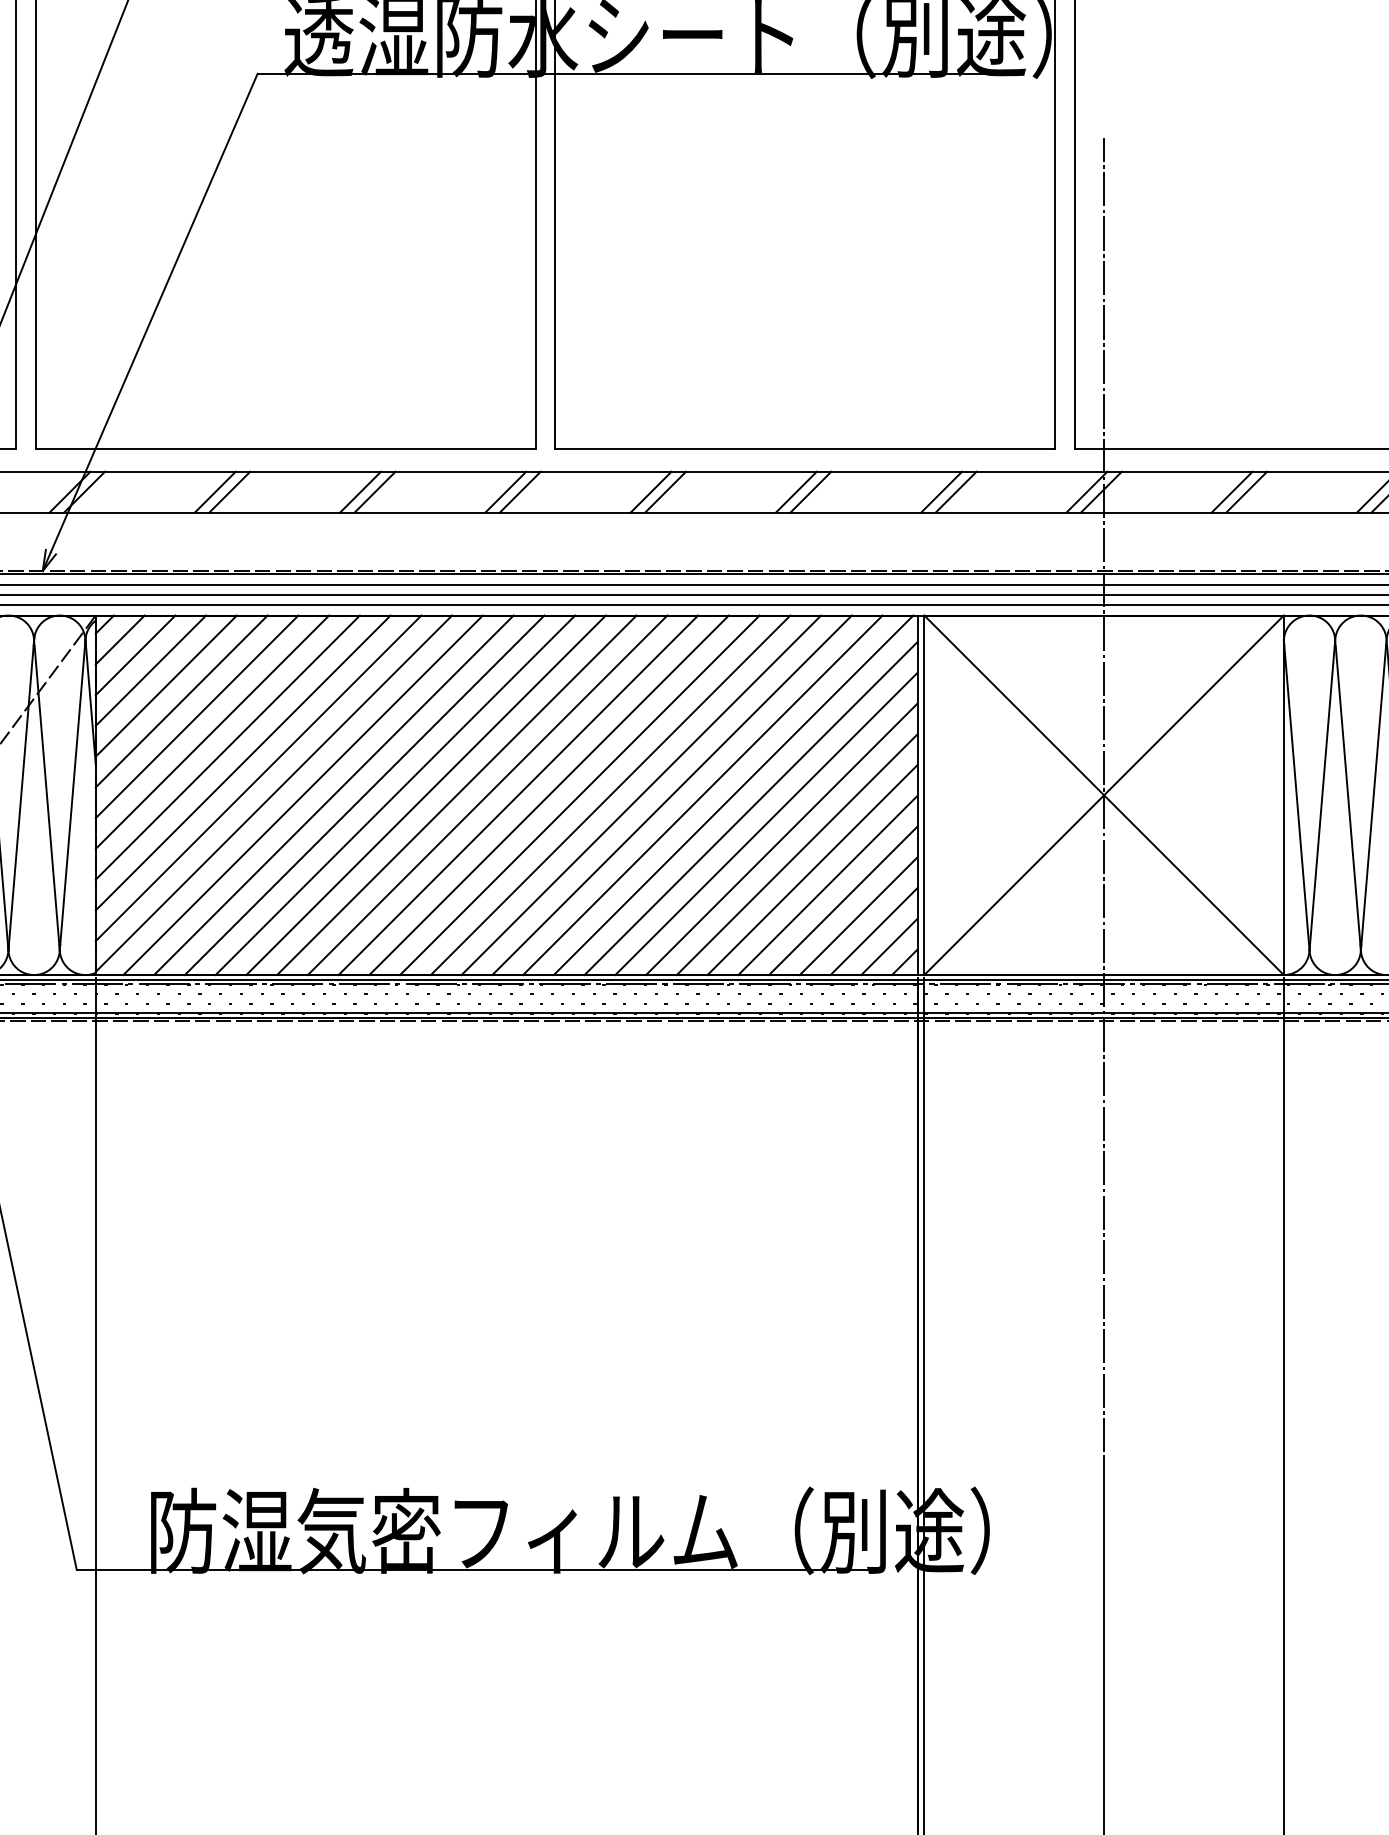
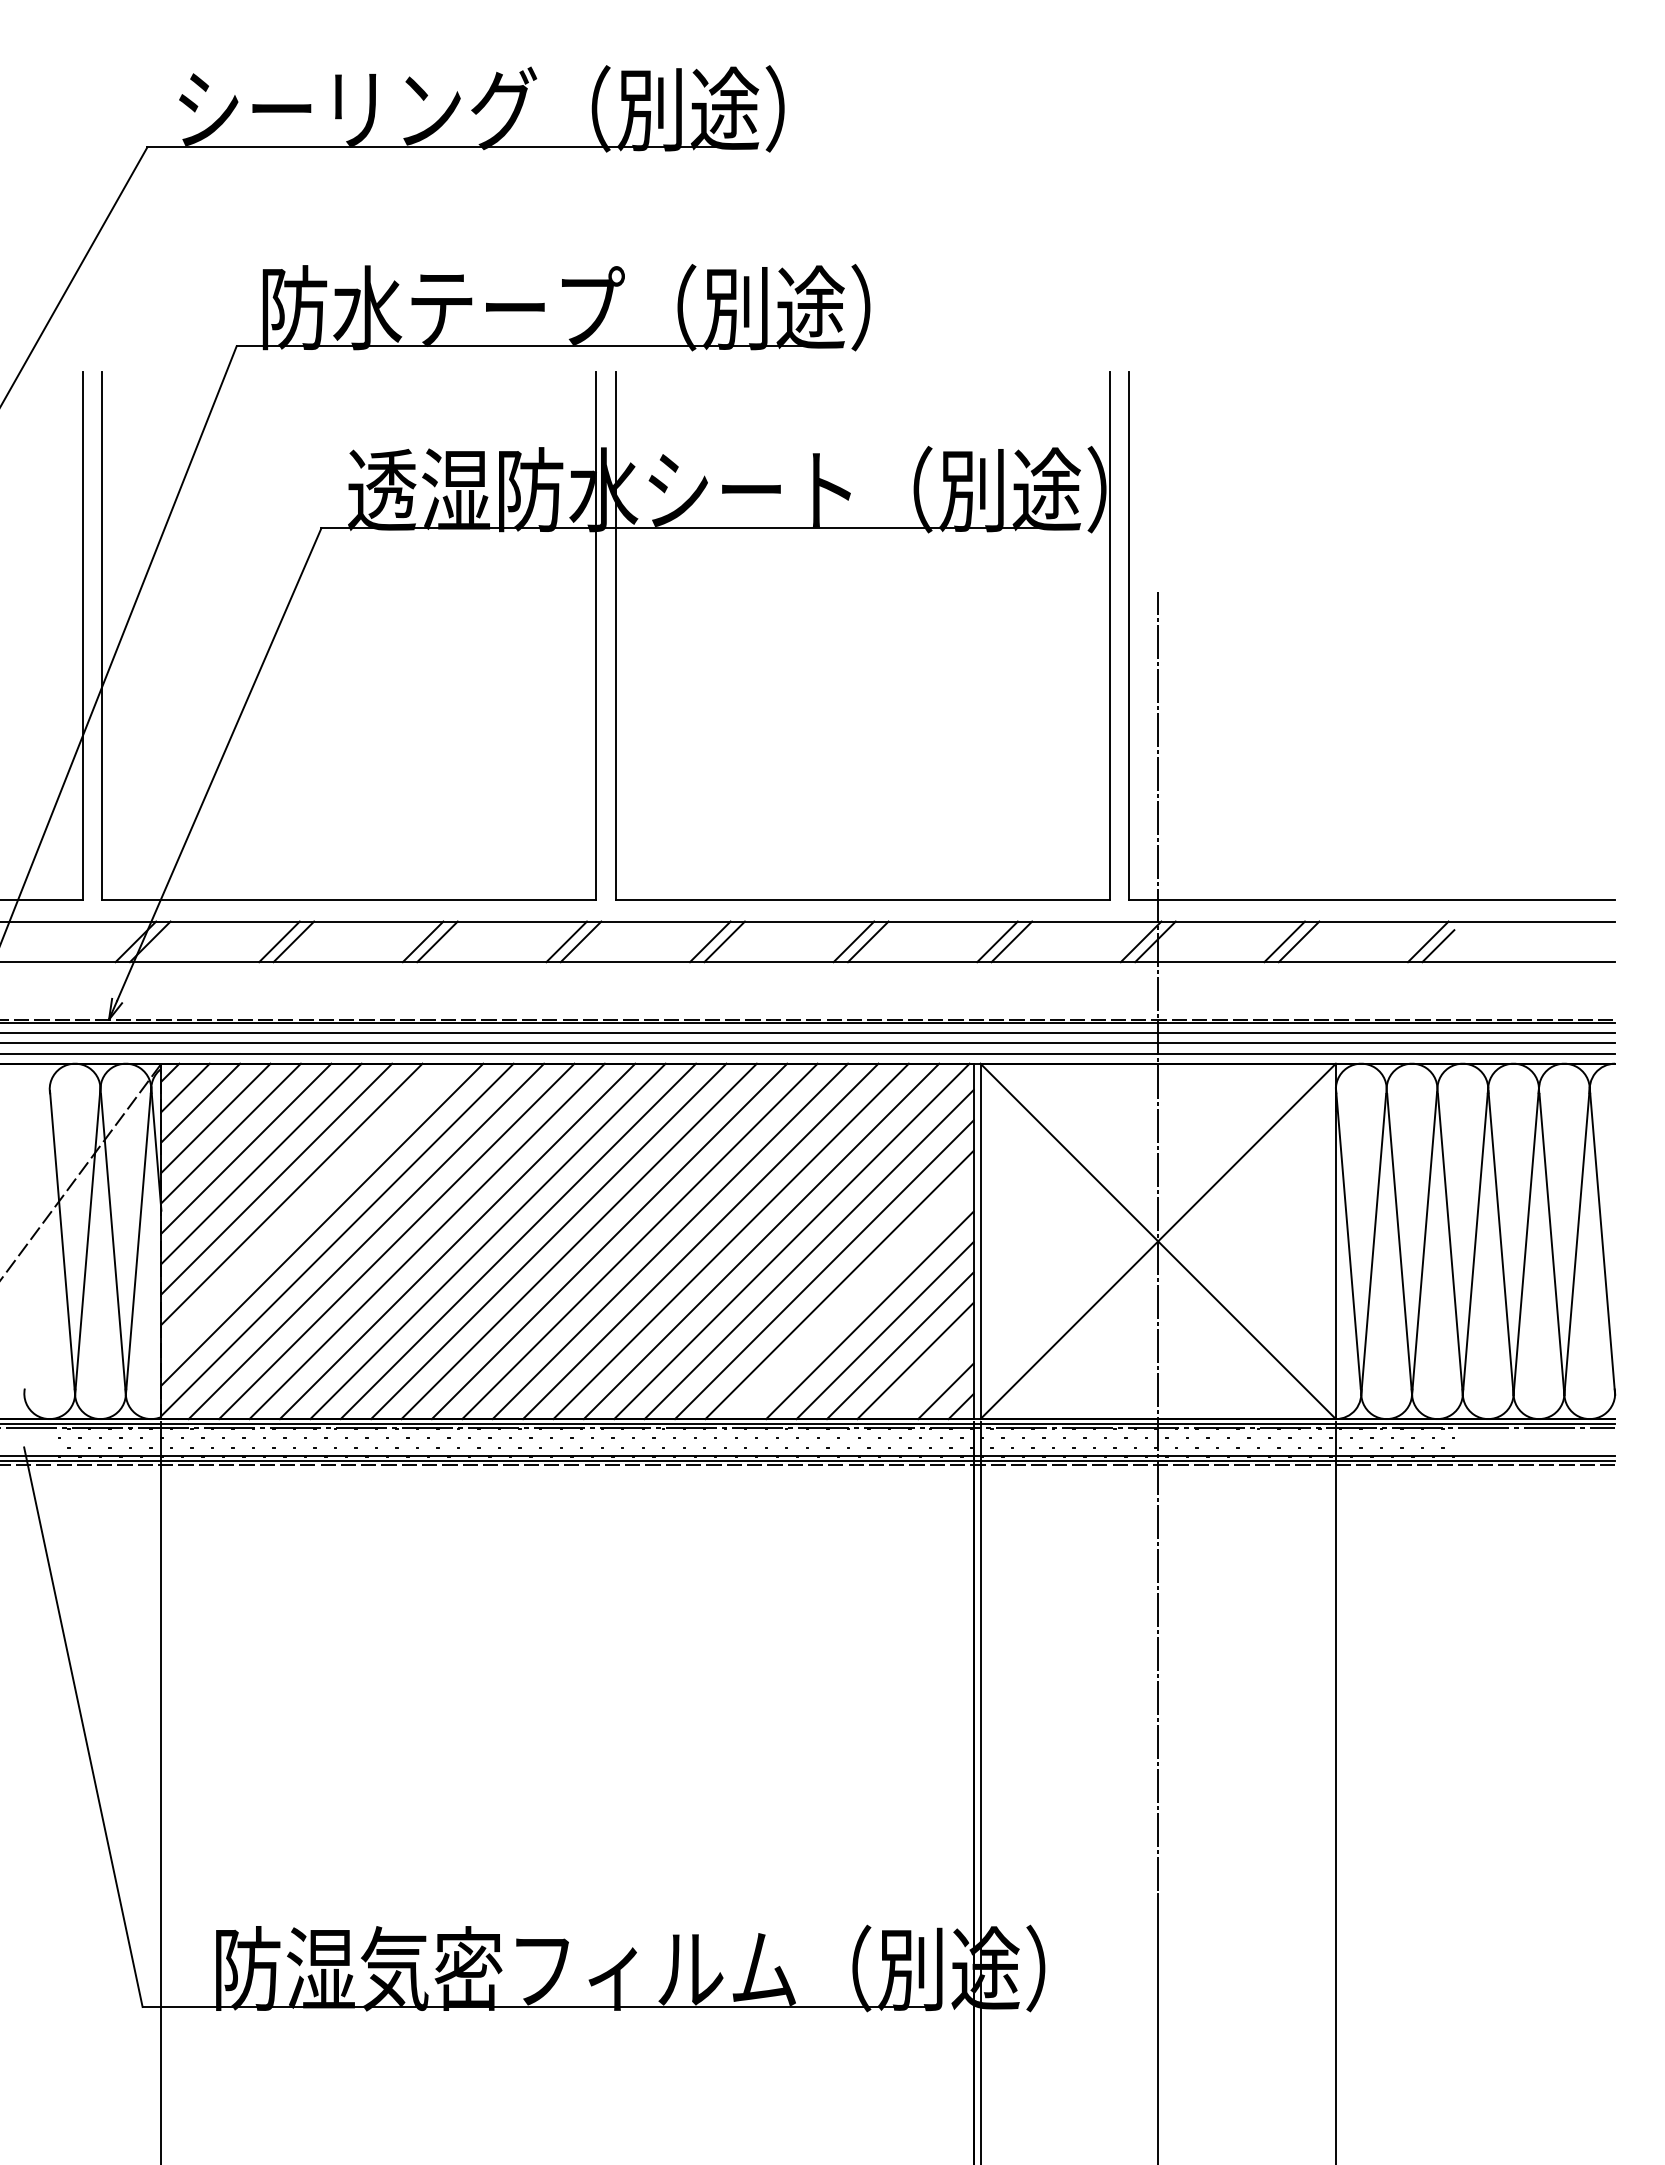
line: (242, 763) -> (306, 1209), removed
line: (796, 855) -> (854, 1300), removed
line: (873, 931) -> (930, 1376), removed

